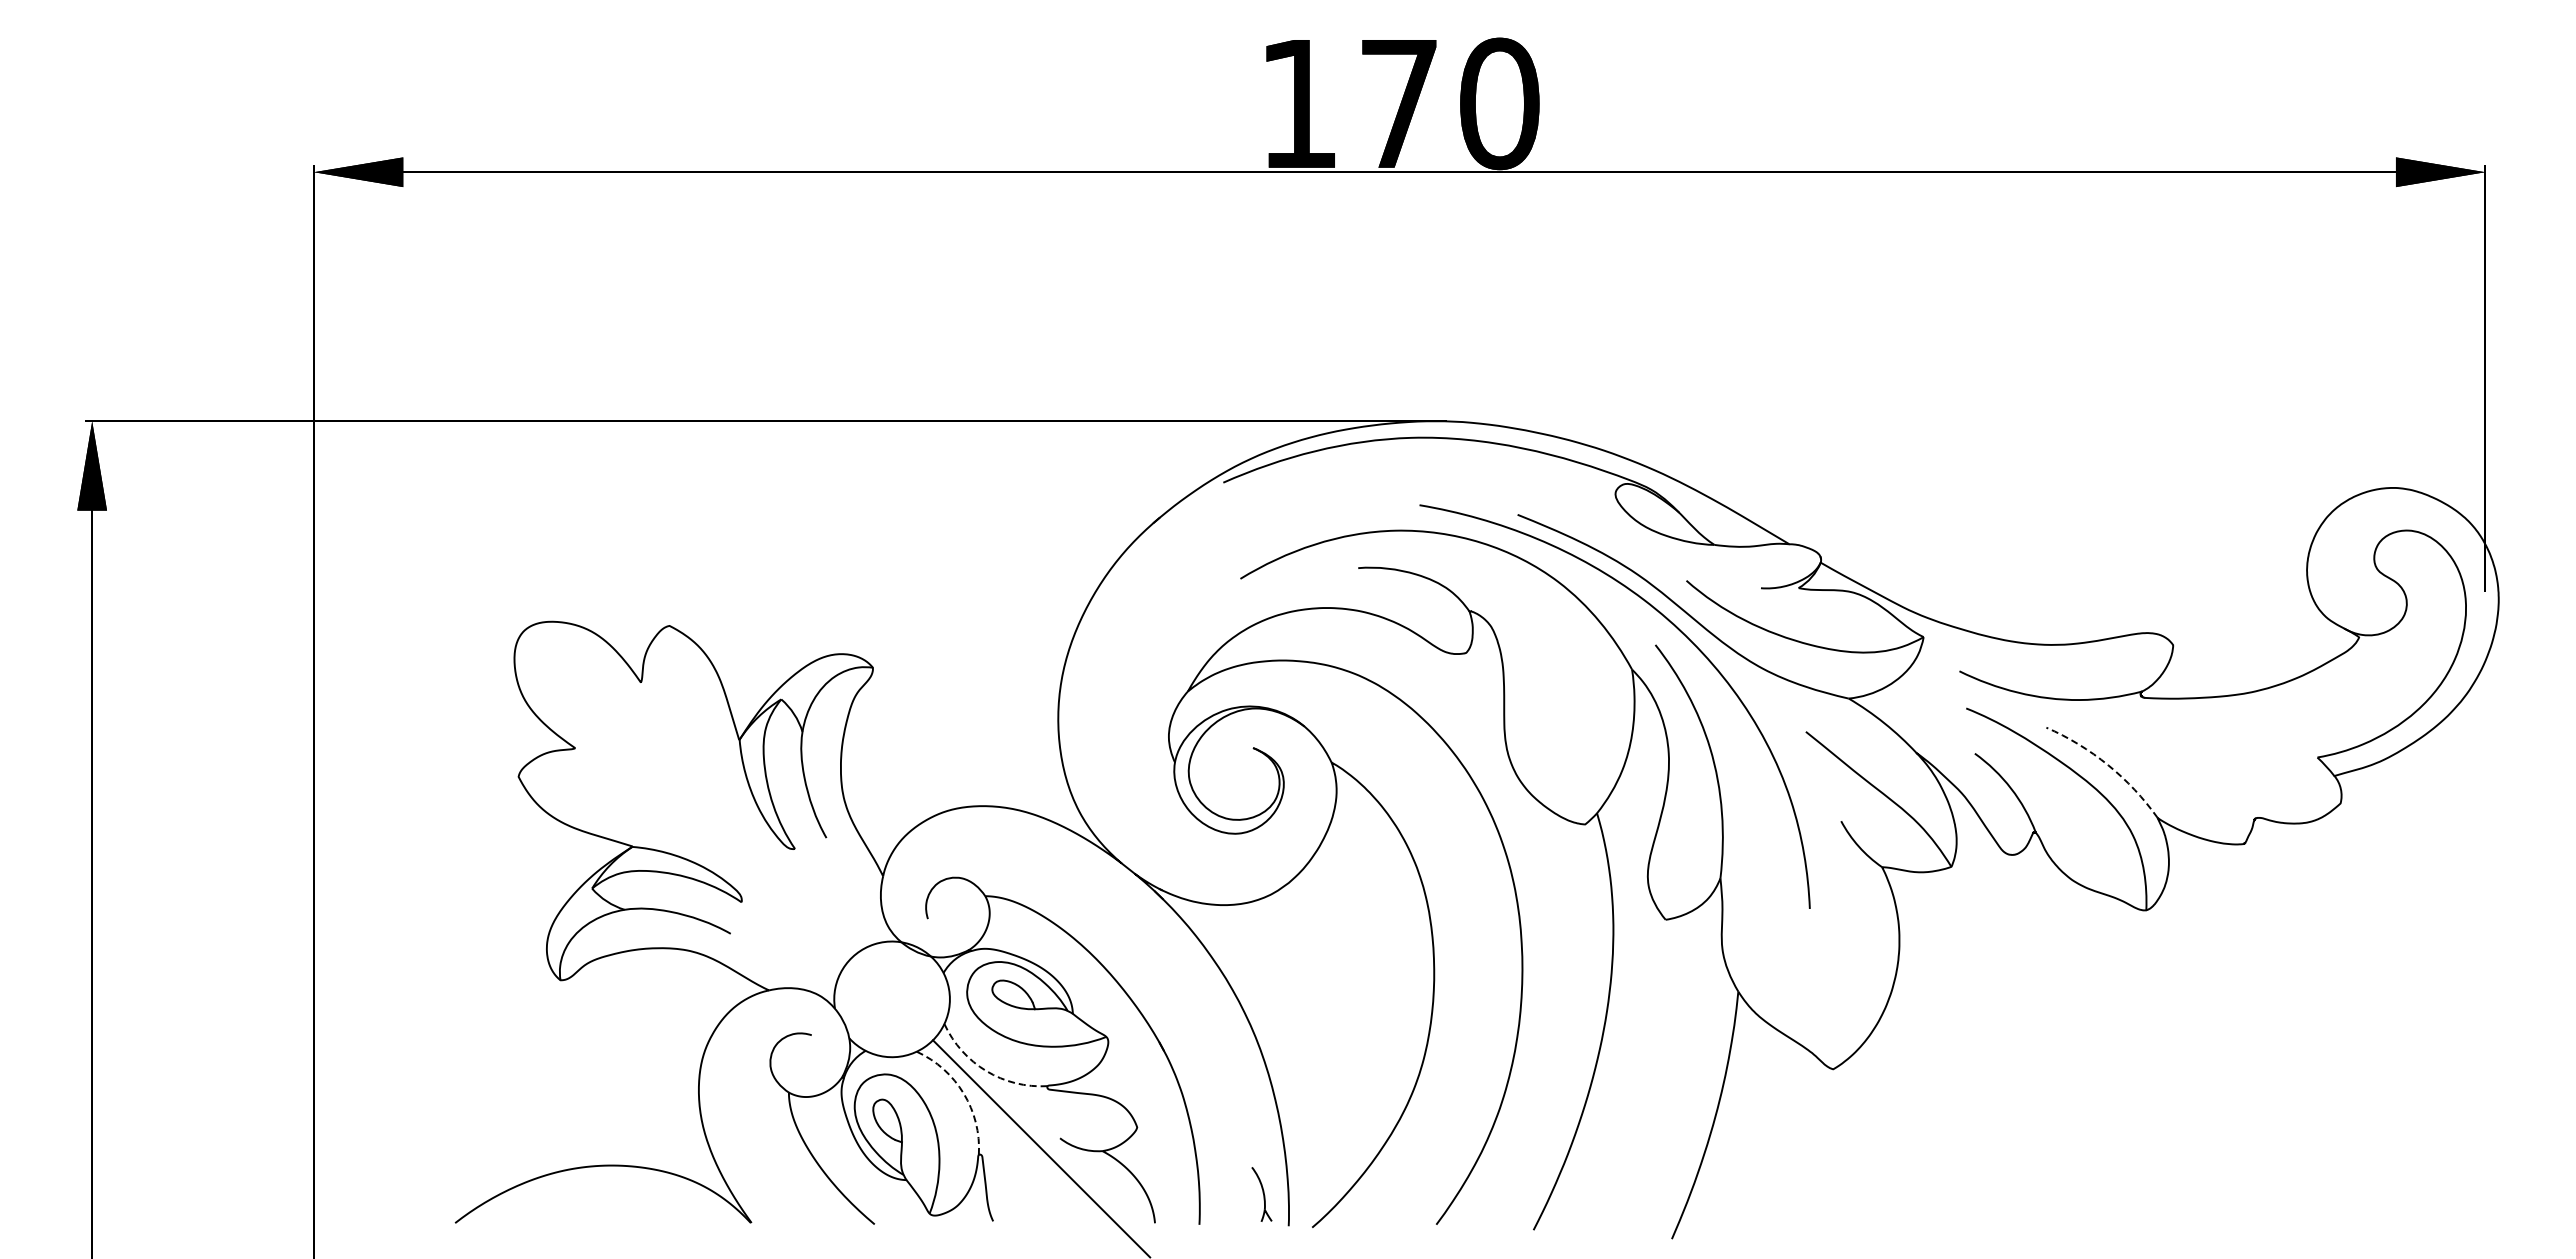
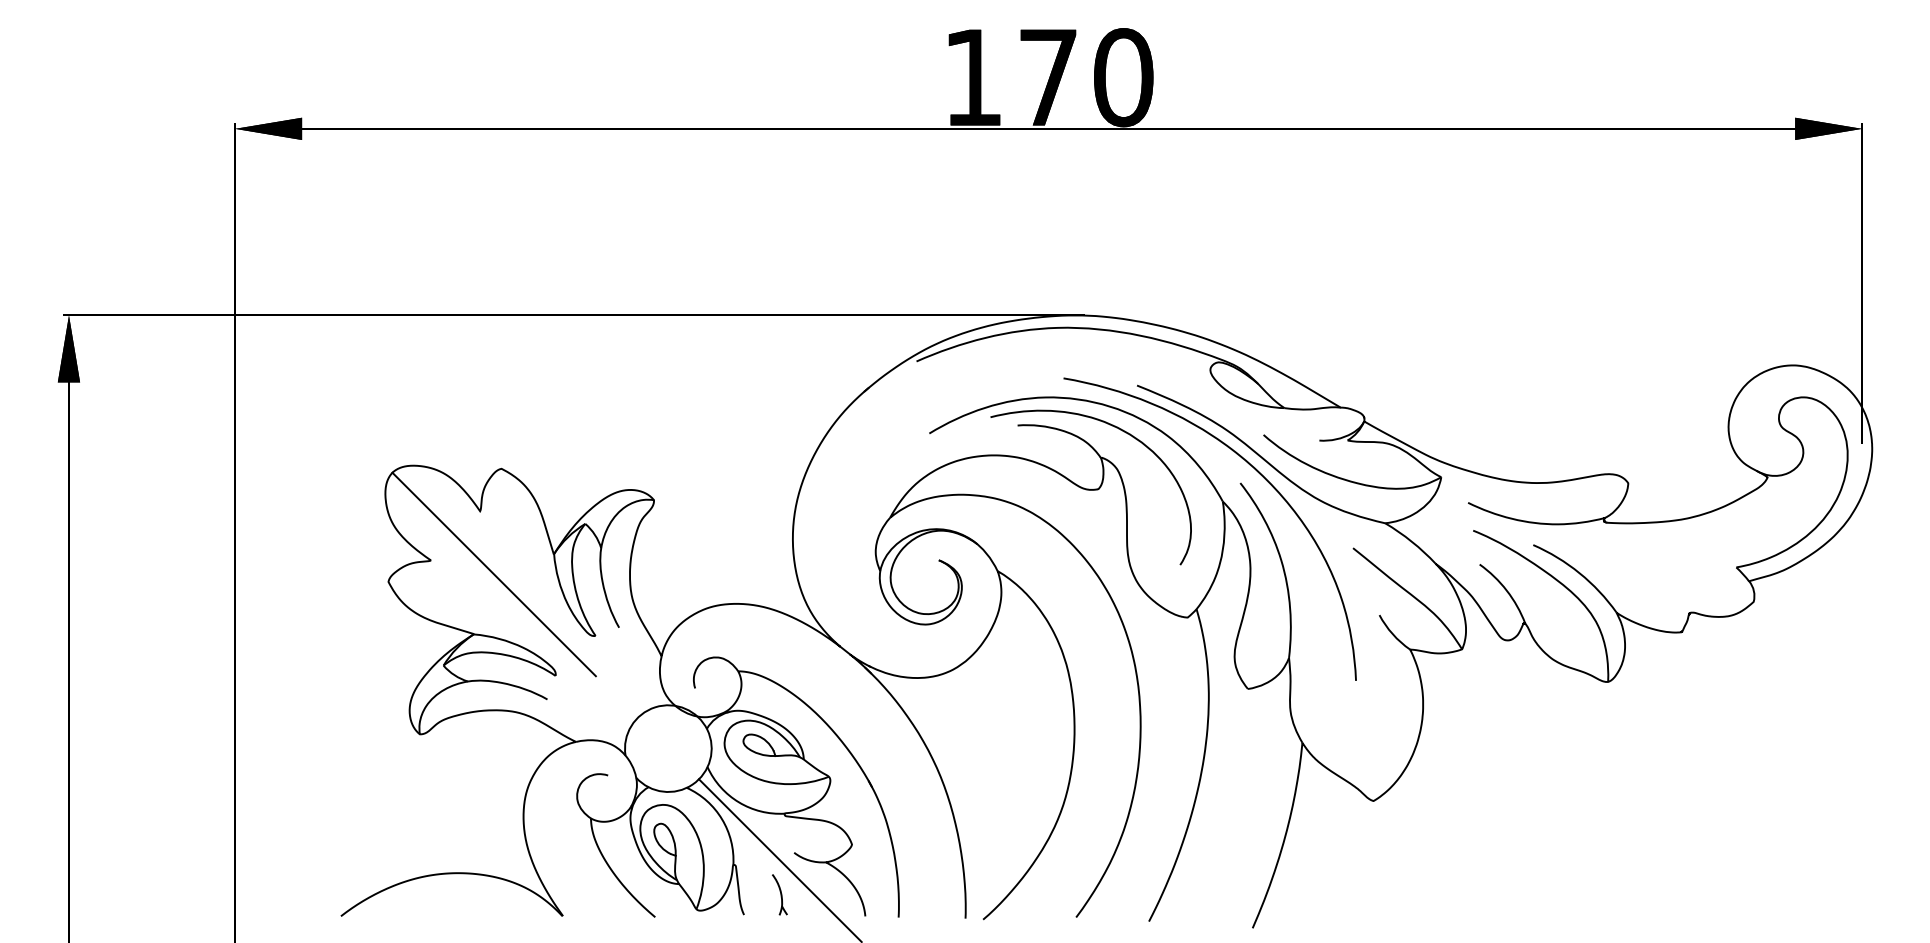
curve: (1495, 574) -> (1120, 430), added
arc: (2108, 765) -> (1579, 573), dashed -> solid
line: (659, 766) -> (494, 574), added
arc: (986, 1071) -> (739, 802), dashed -> solid
arc: (963, 1093) -> (721, 819), dashed -> solid
part: (1261, 1194) -> (779, 894), moved

